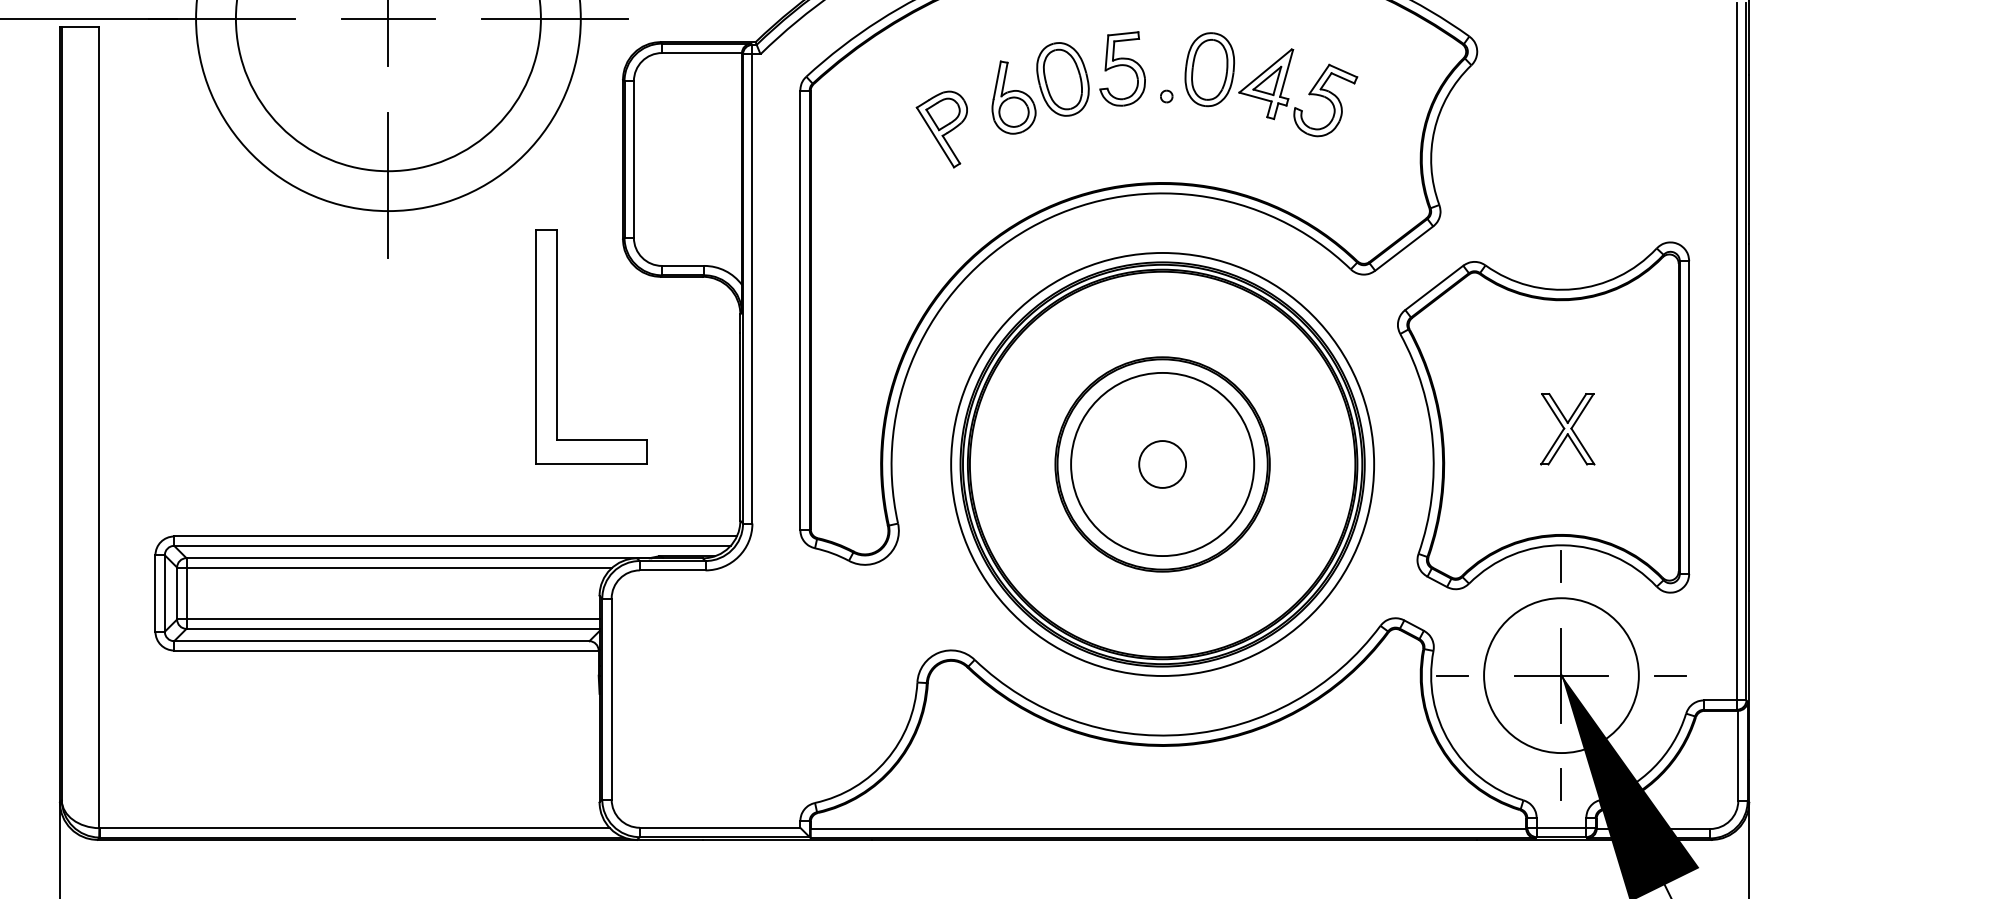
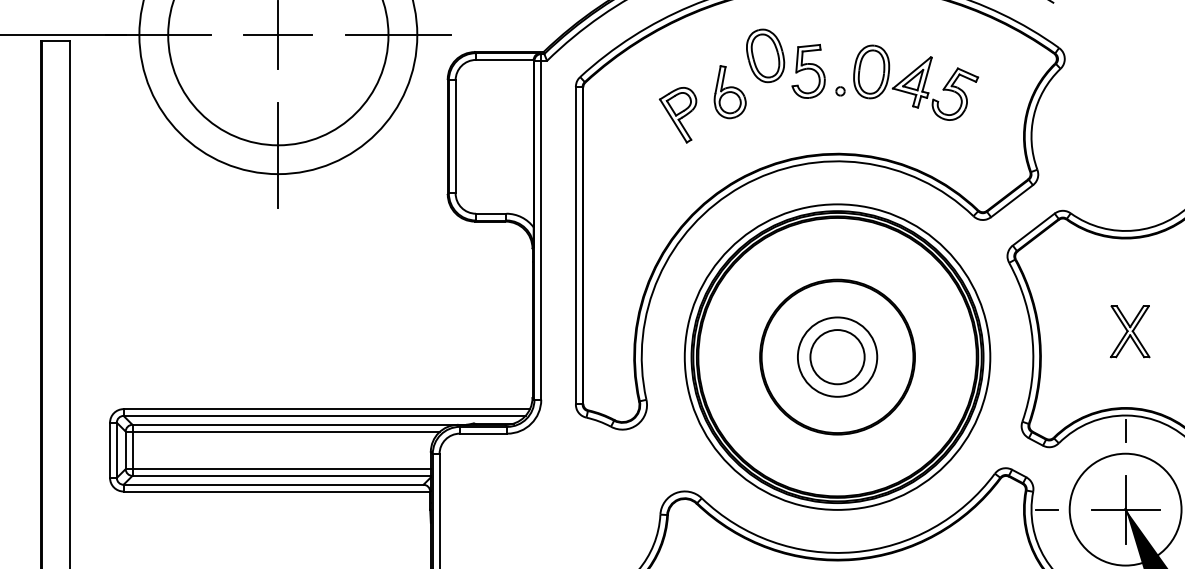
part: (1062, 79) -> (765, 55), moved
part: (557, 346) -> (400, 271), removed
circle: (1162, 464) -> (837, 357), size x0.6
circle: (1162, 464) -> (837, 357), size x1.6

